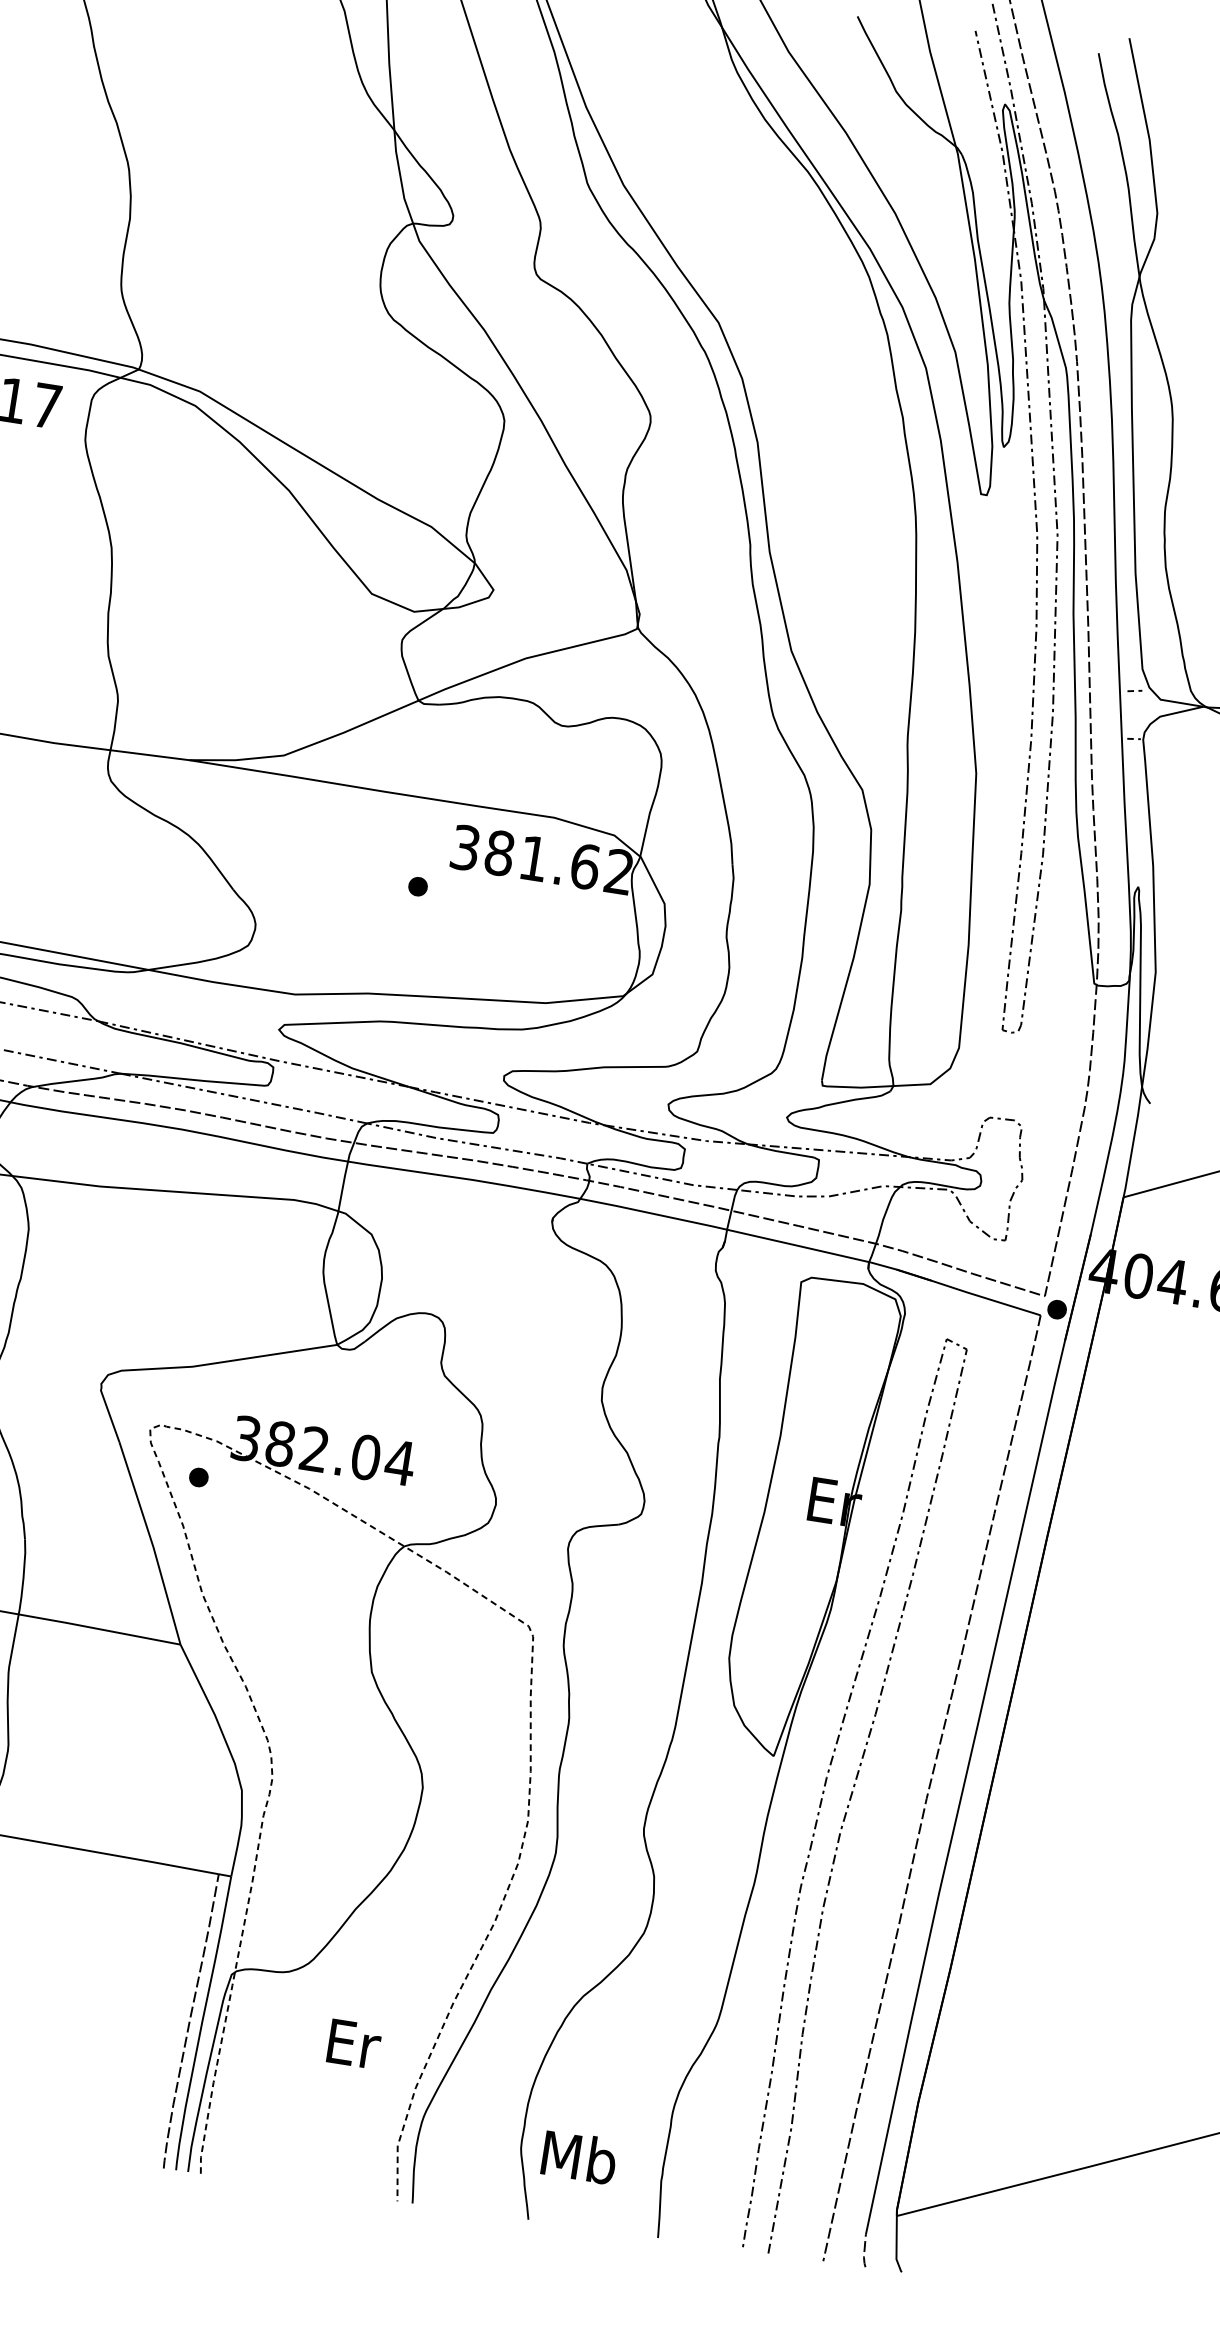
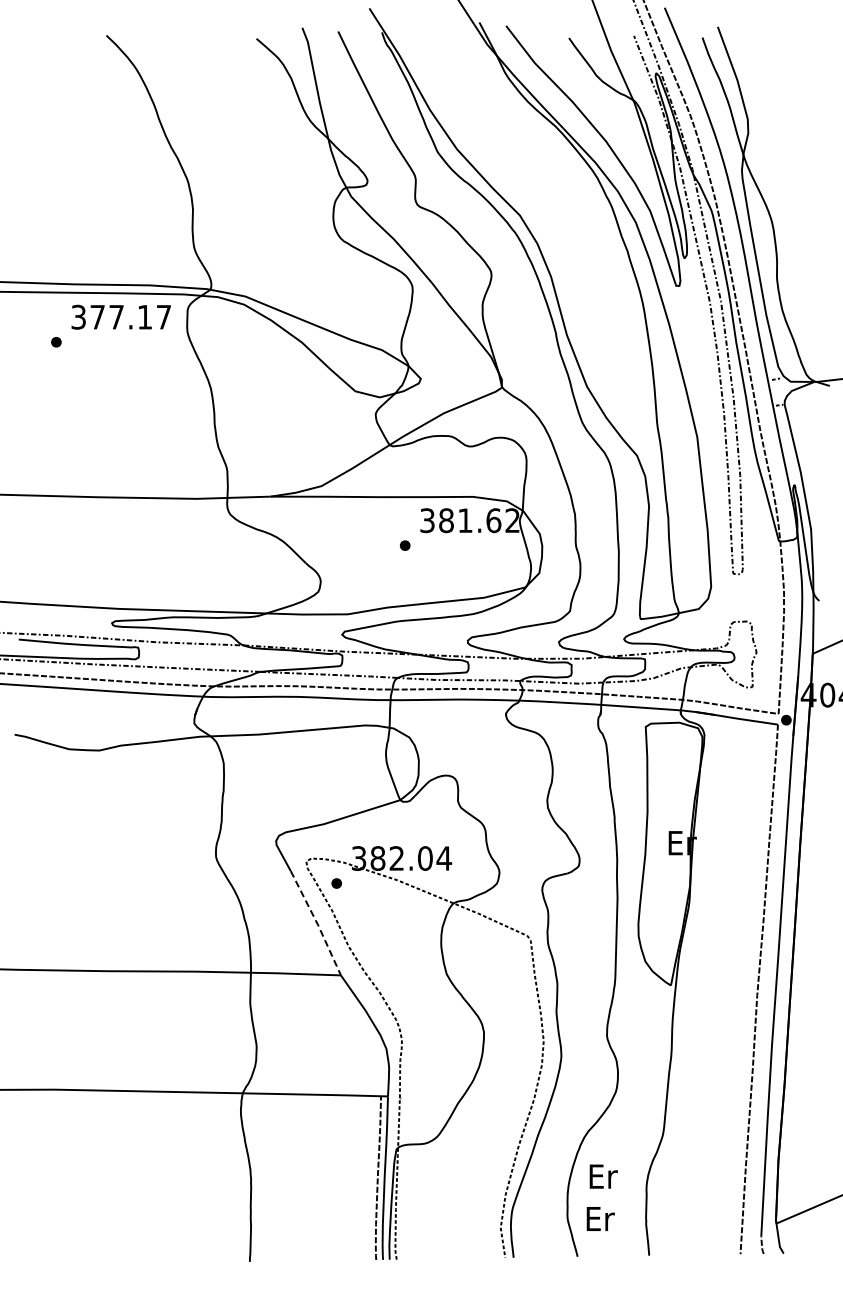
line: (152, 1544) -> (317, 923), solid -> dashed
curve: (853, 1794) -> (717, 999), removed
text: (354, 2043) -> (603, 1176), moved
text: (578, 2156) -> (599, 1218), Mb -> Er

